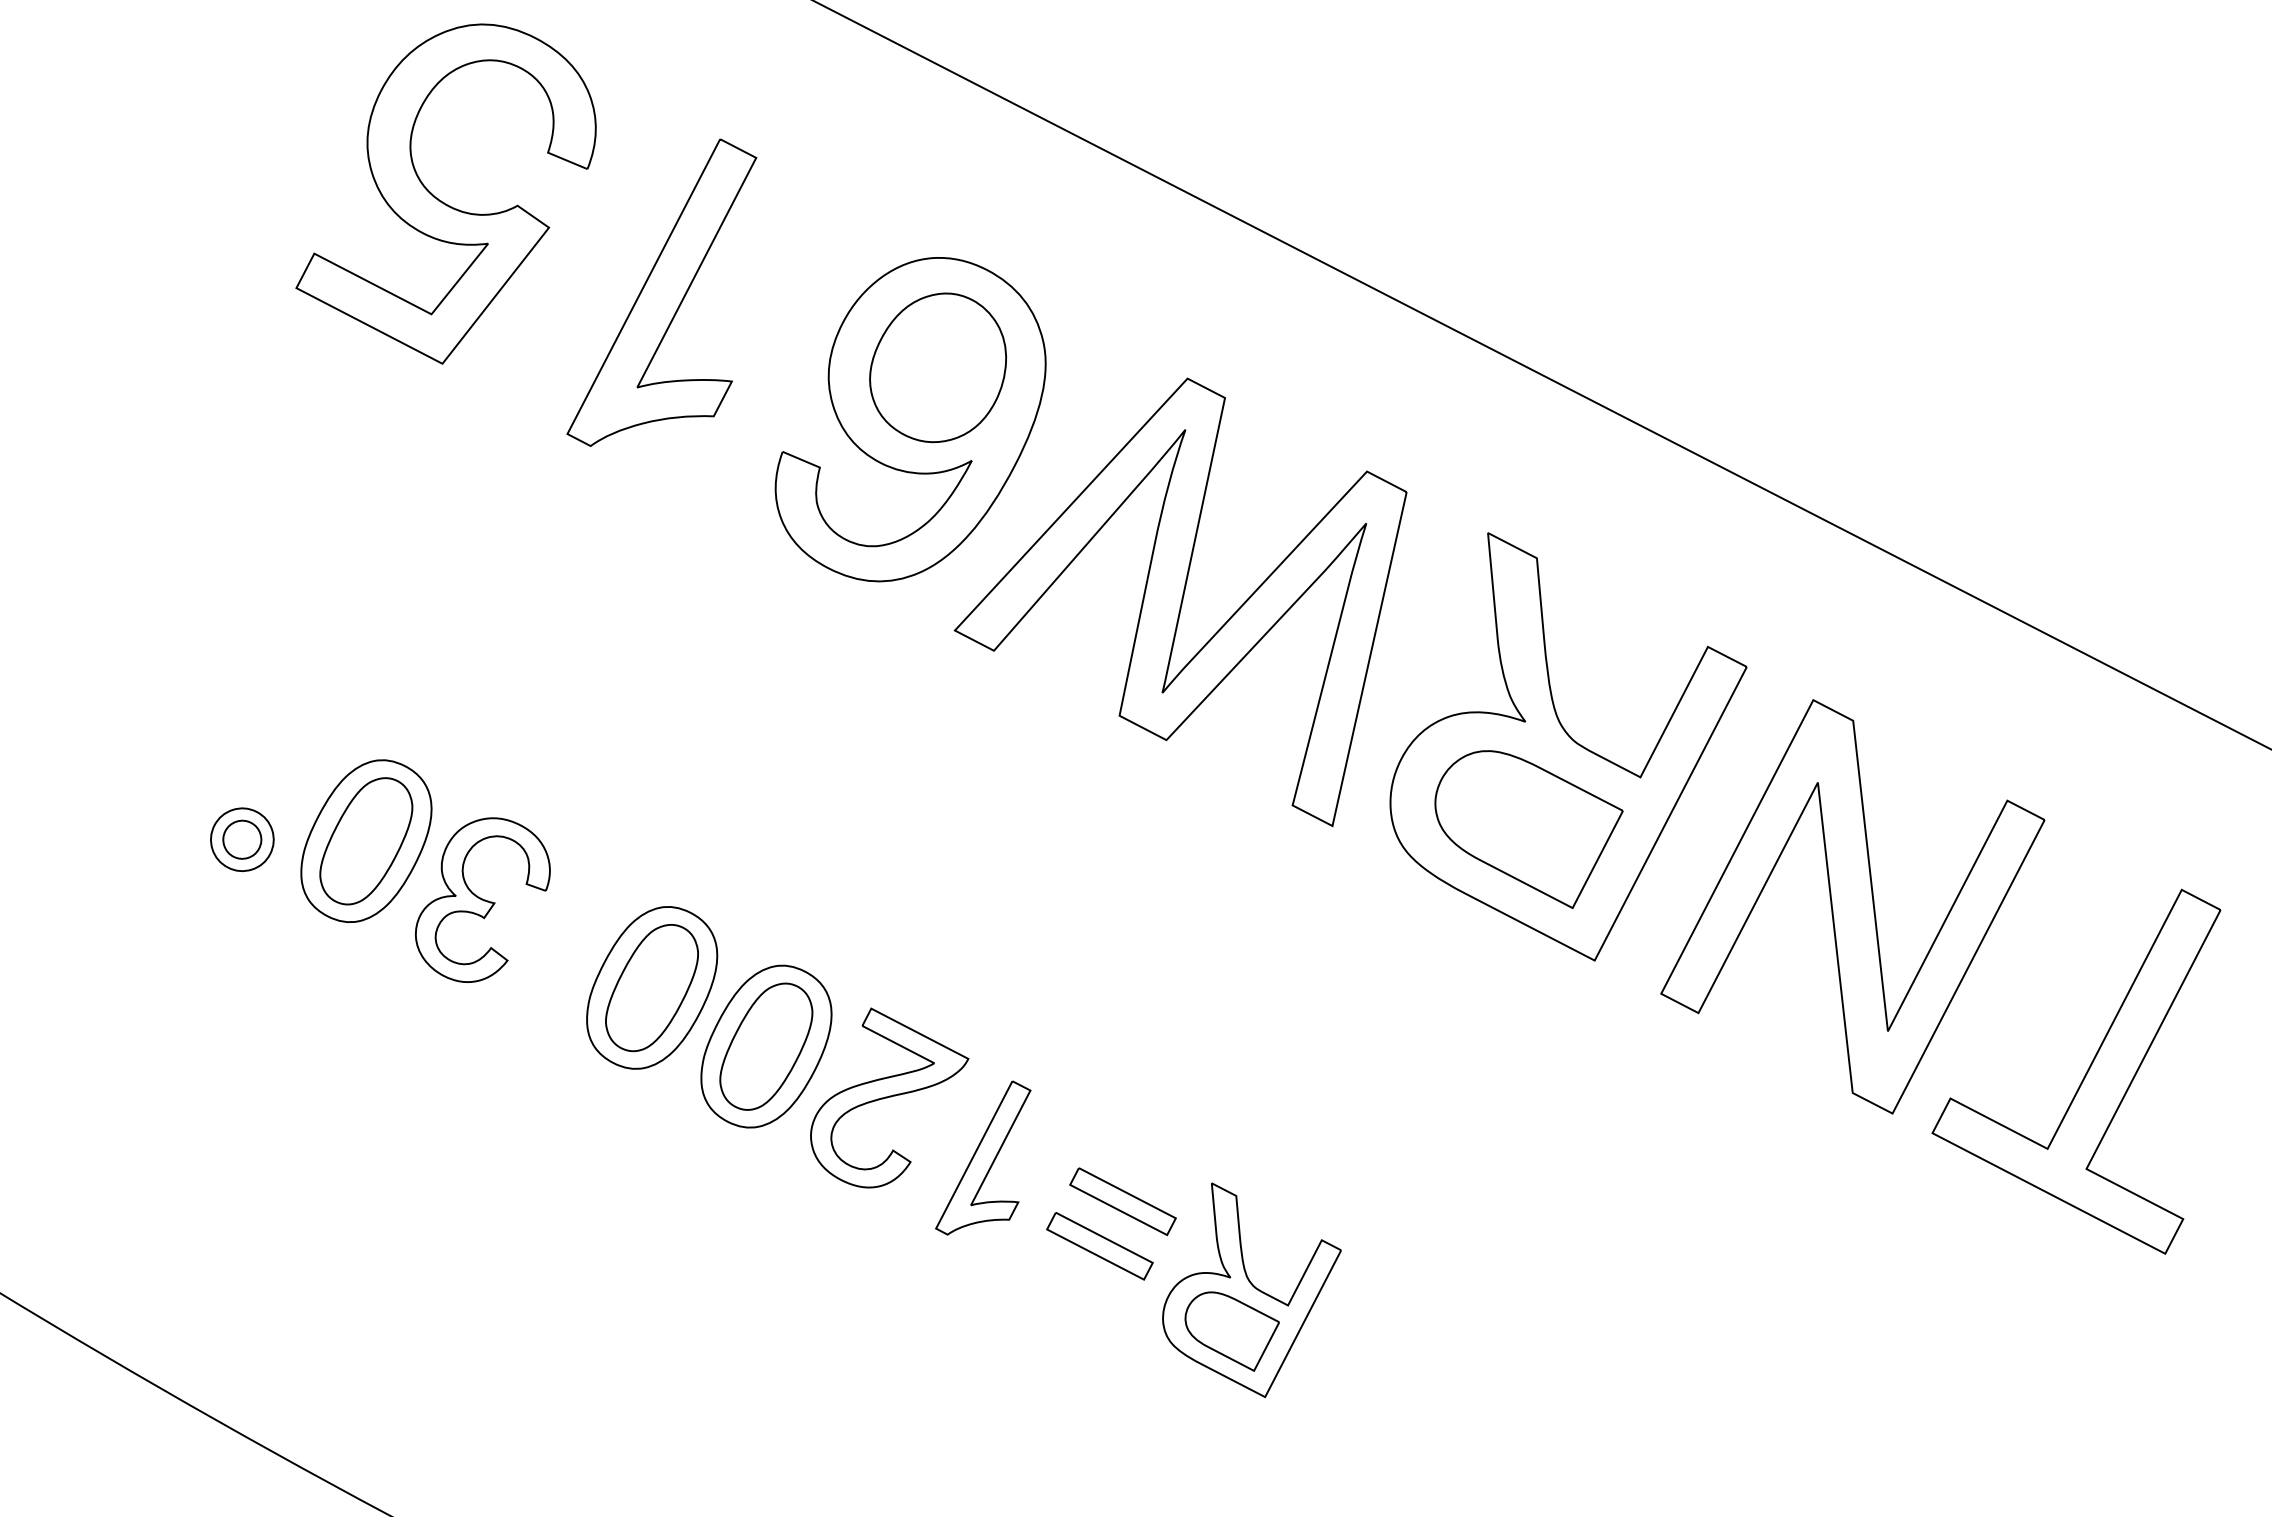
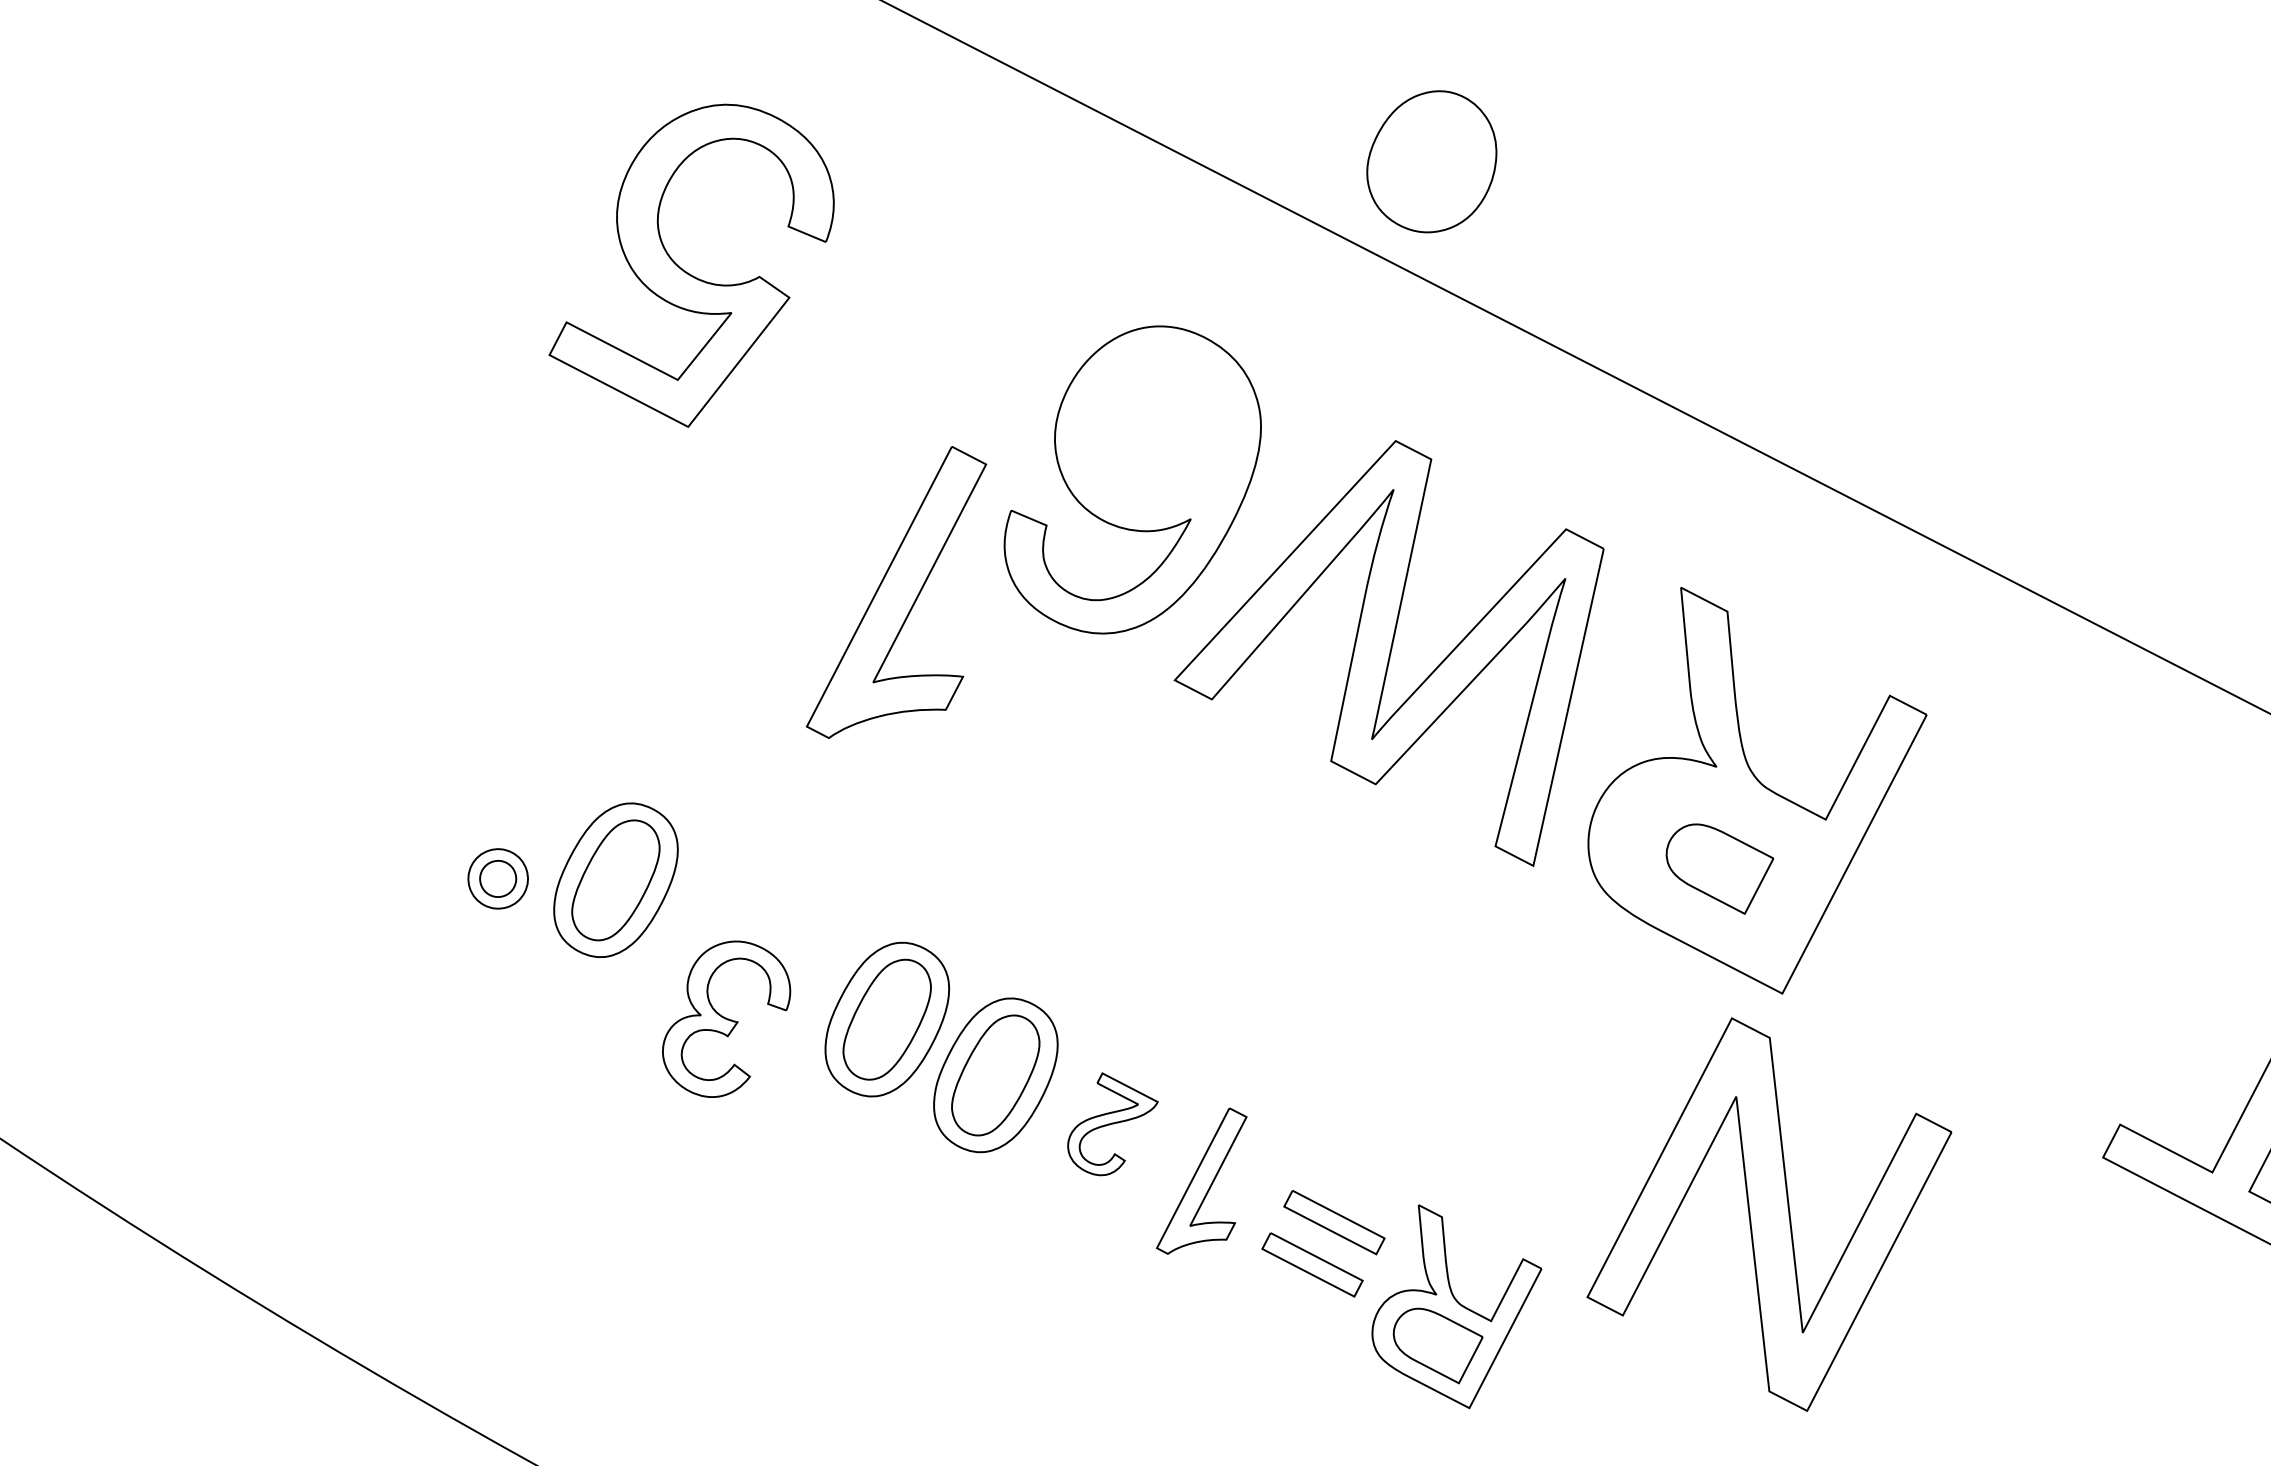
part: (661, 292) -> (896, 592), moved
part: (937, 367) -> (1431, 161), moved
part: (1528, 828) -> (1719, 868), size x0.6
part: (482, 899) -> (726, 1018), moved
part: (1852, 906) -> (1769, 1214), moved
part: (889, 1098) -> (1112, 1124), size x0.6

